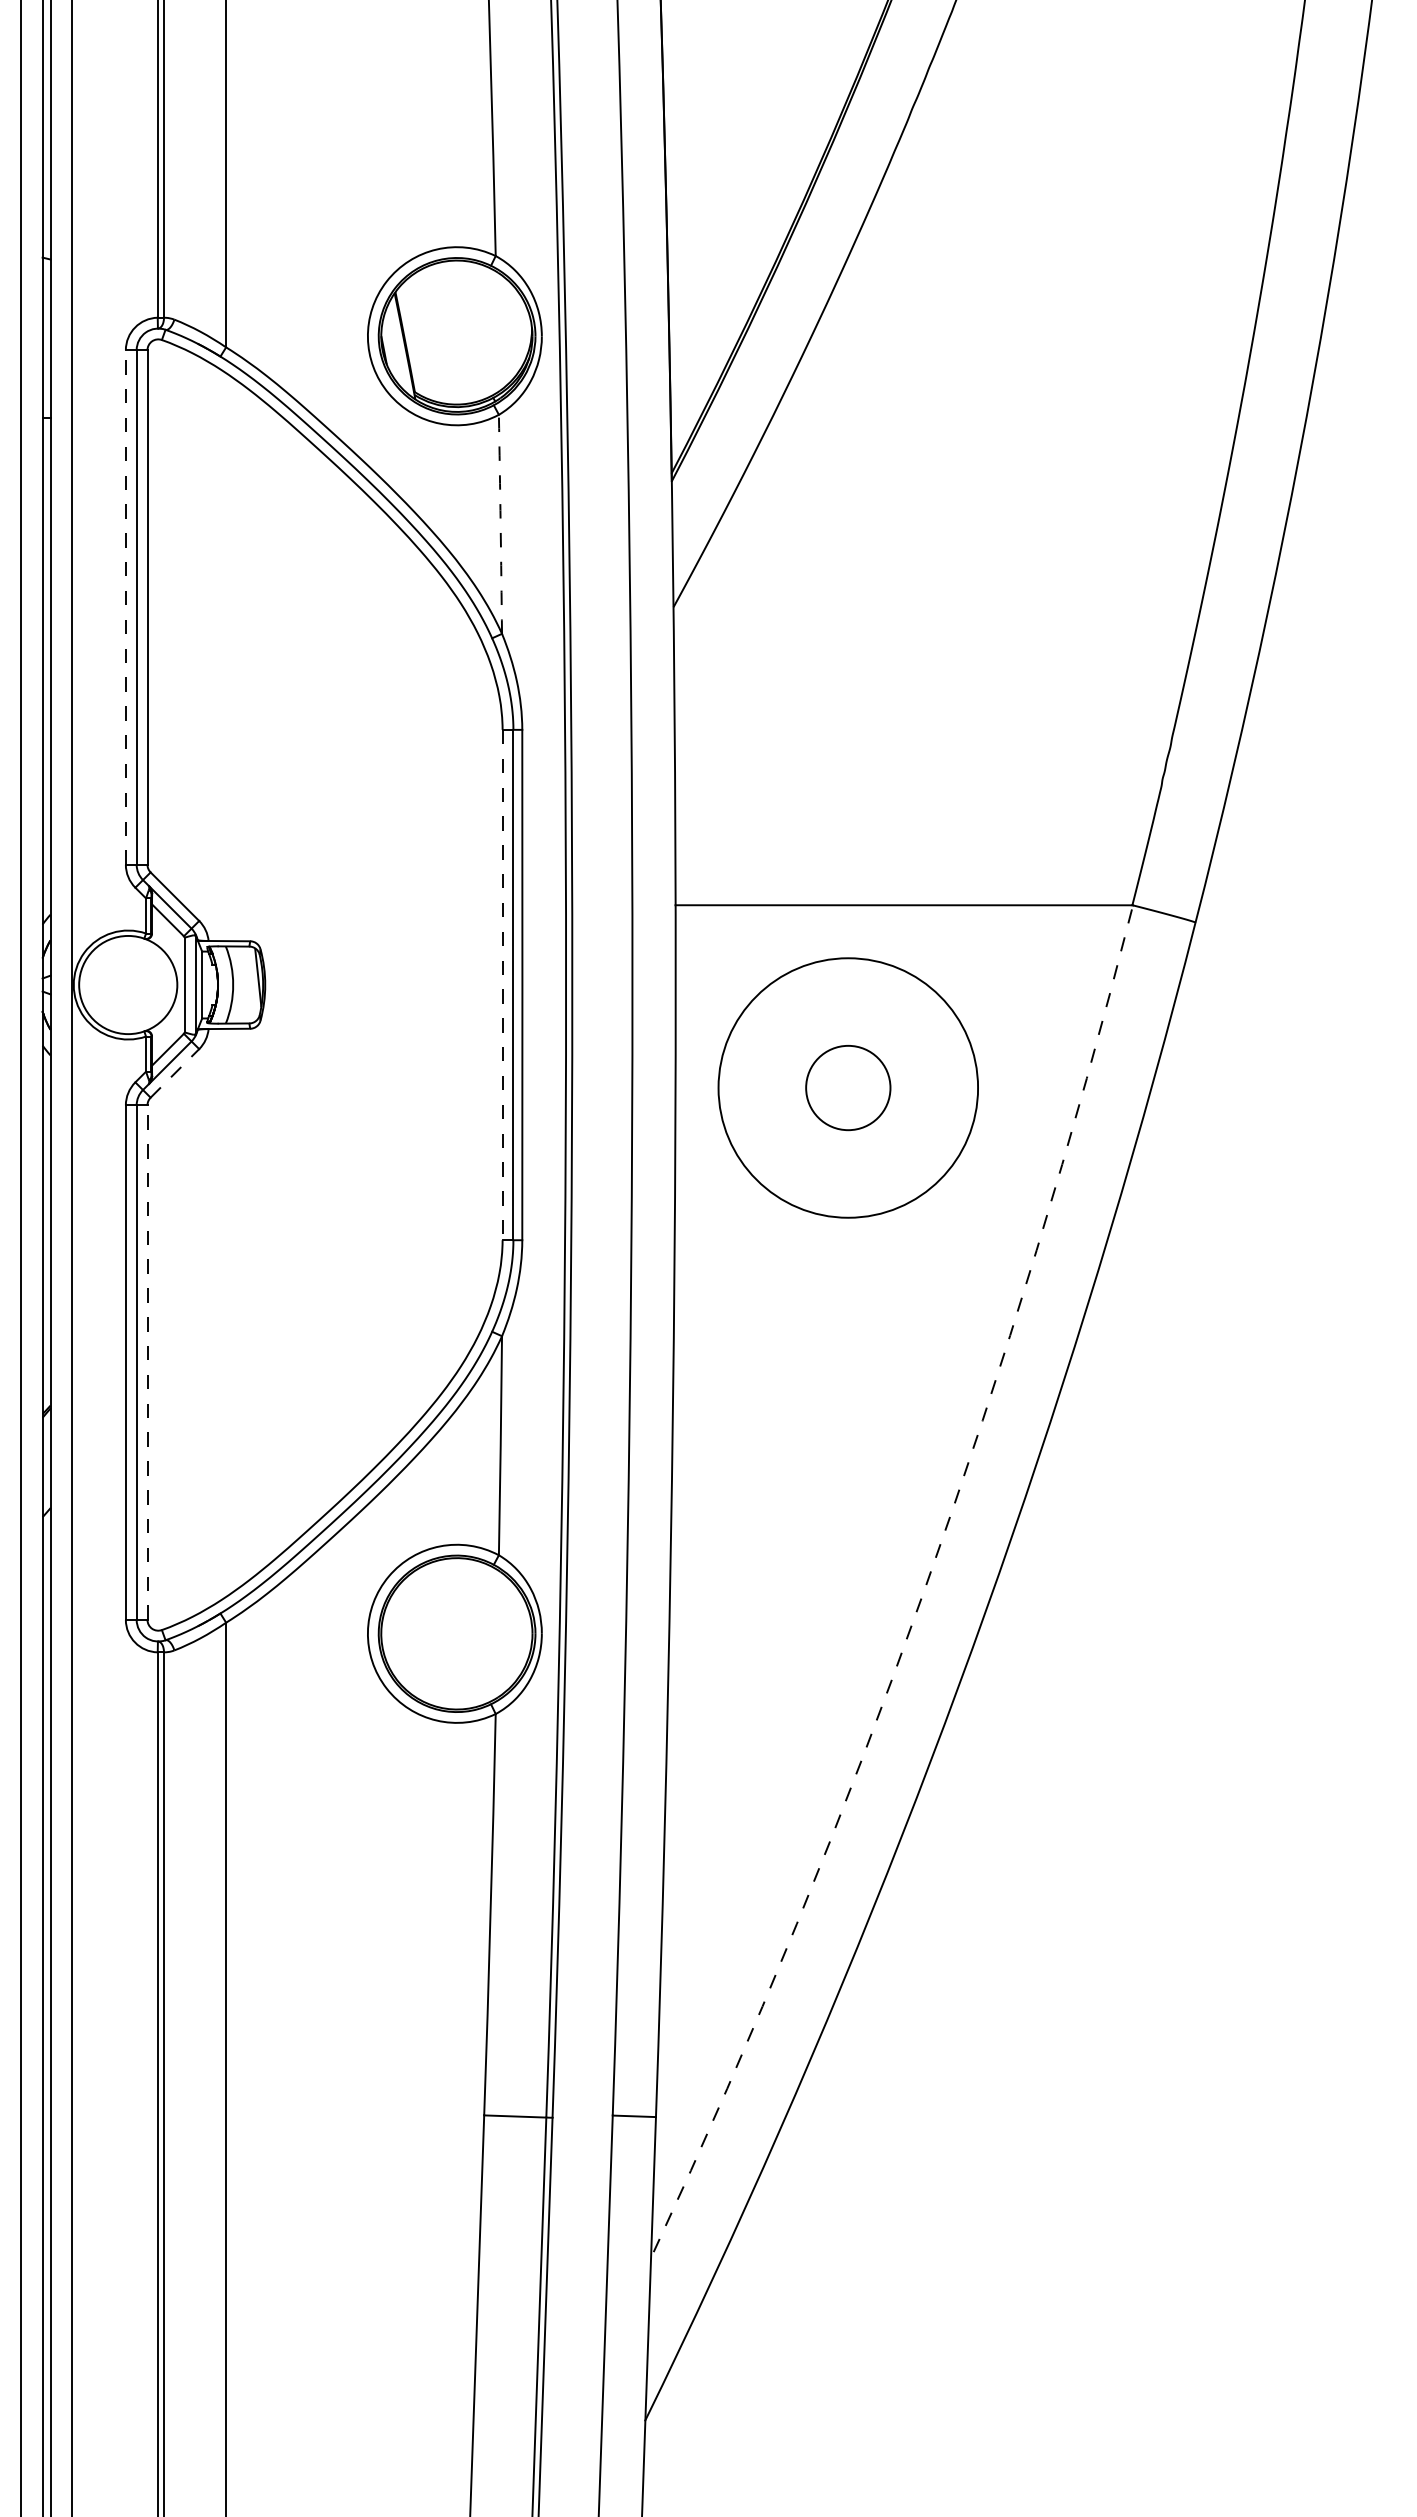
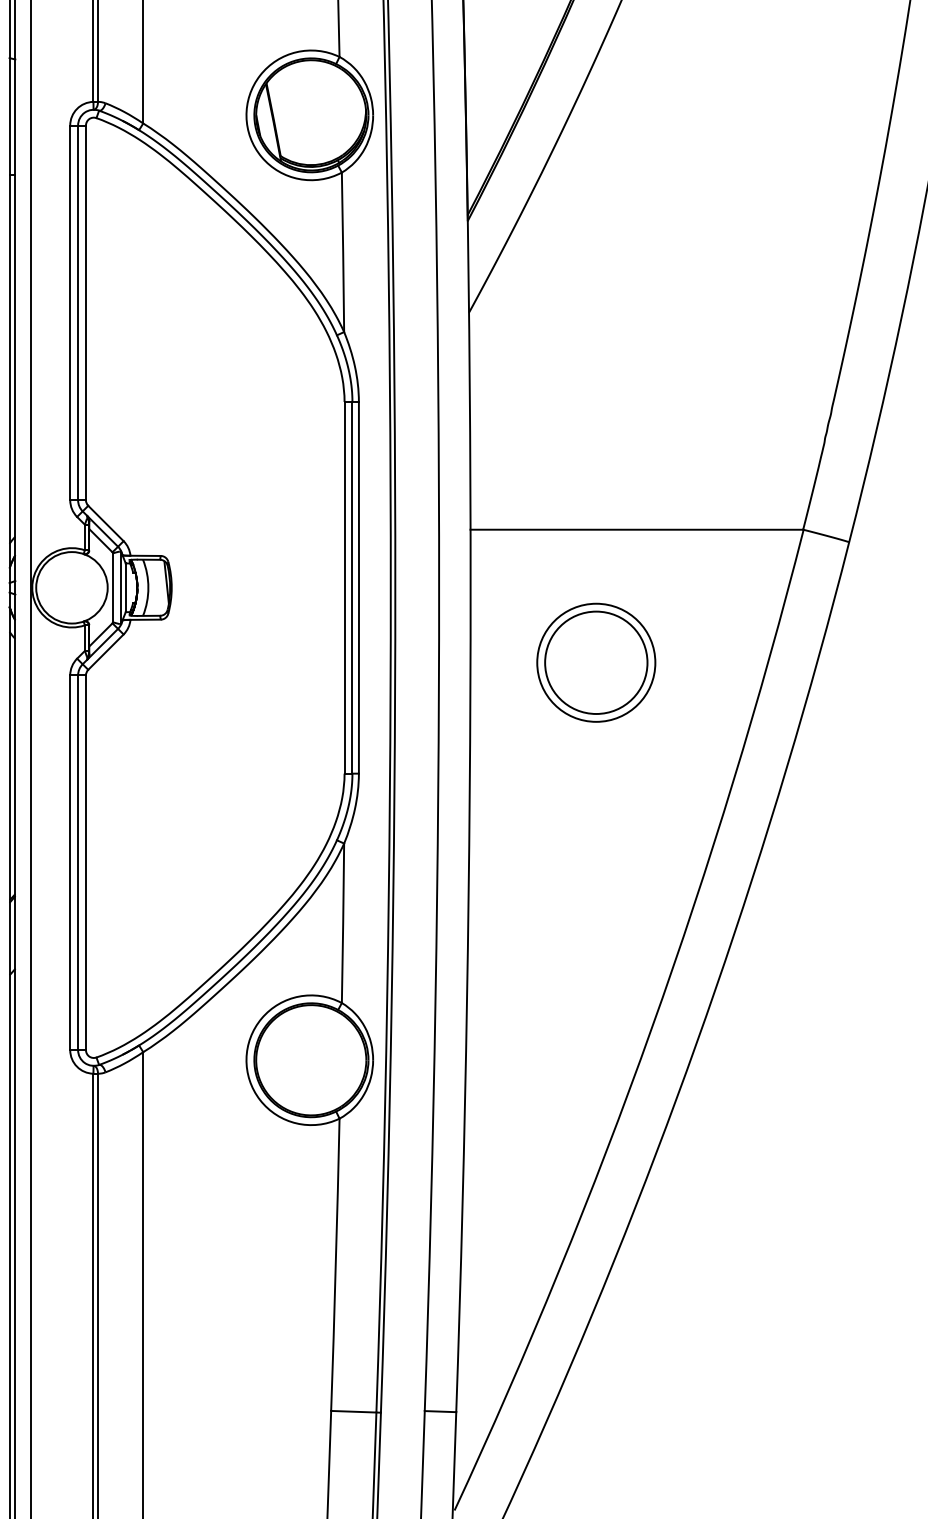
arc: (500, 524) -> (343, 252), dashed -> solid
line: (125, 606) -> (69, 312), dashed -> solid
line: (502, 985) -> (344, 588), dashed -> solid
line: (175, 1073) -> (106, 652), dashed -> solid
circle: (848, 1087) -> (596, 662), size x0.62
circle: (848, 1087) -> (596, 662), size x1.67
line: (147, 1362) -> (85, 862), dashed -> solid
arc: (924, 1589) -> (651, 1027), dashed -> solid

